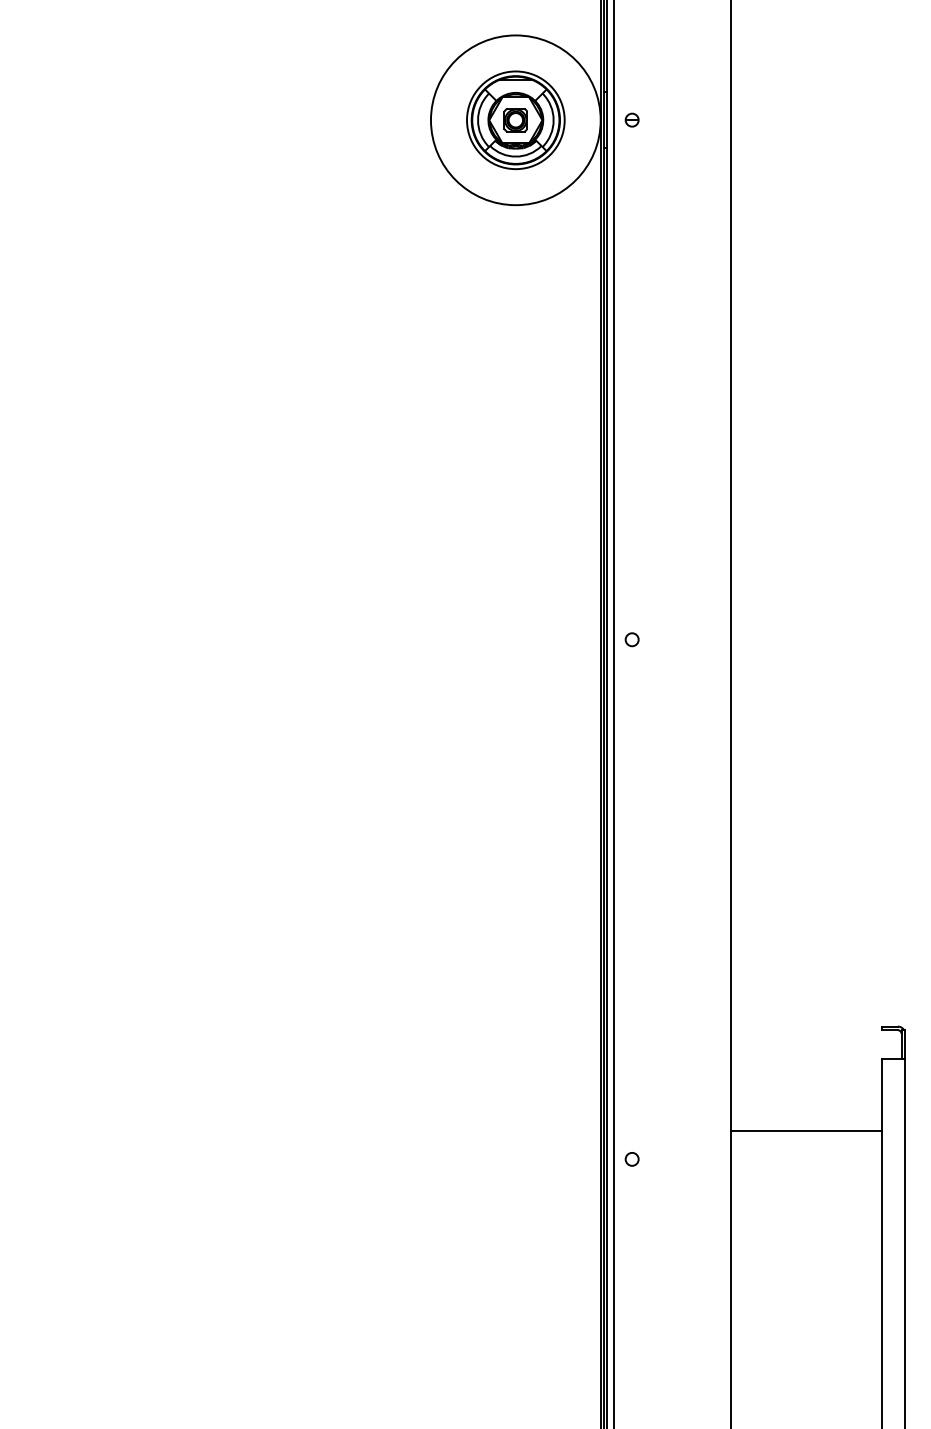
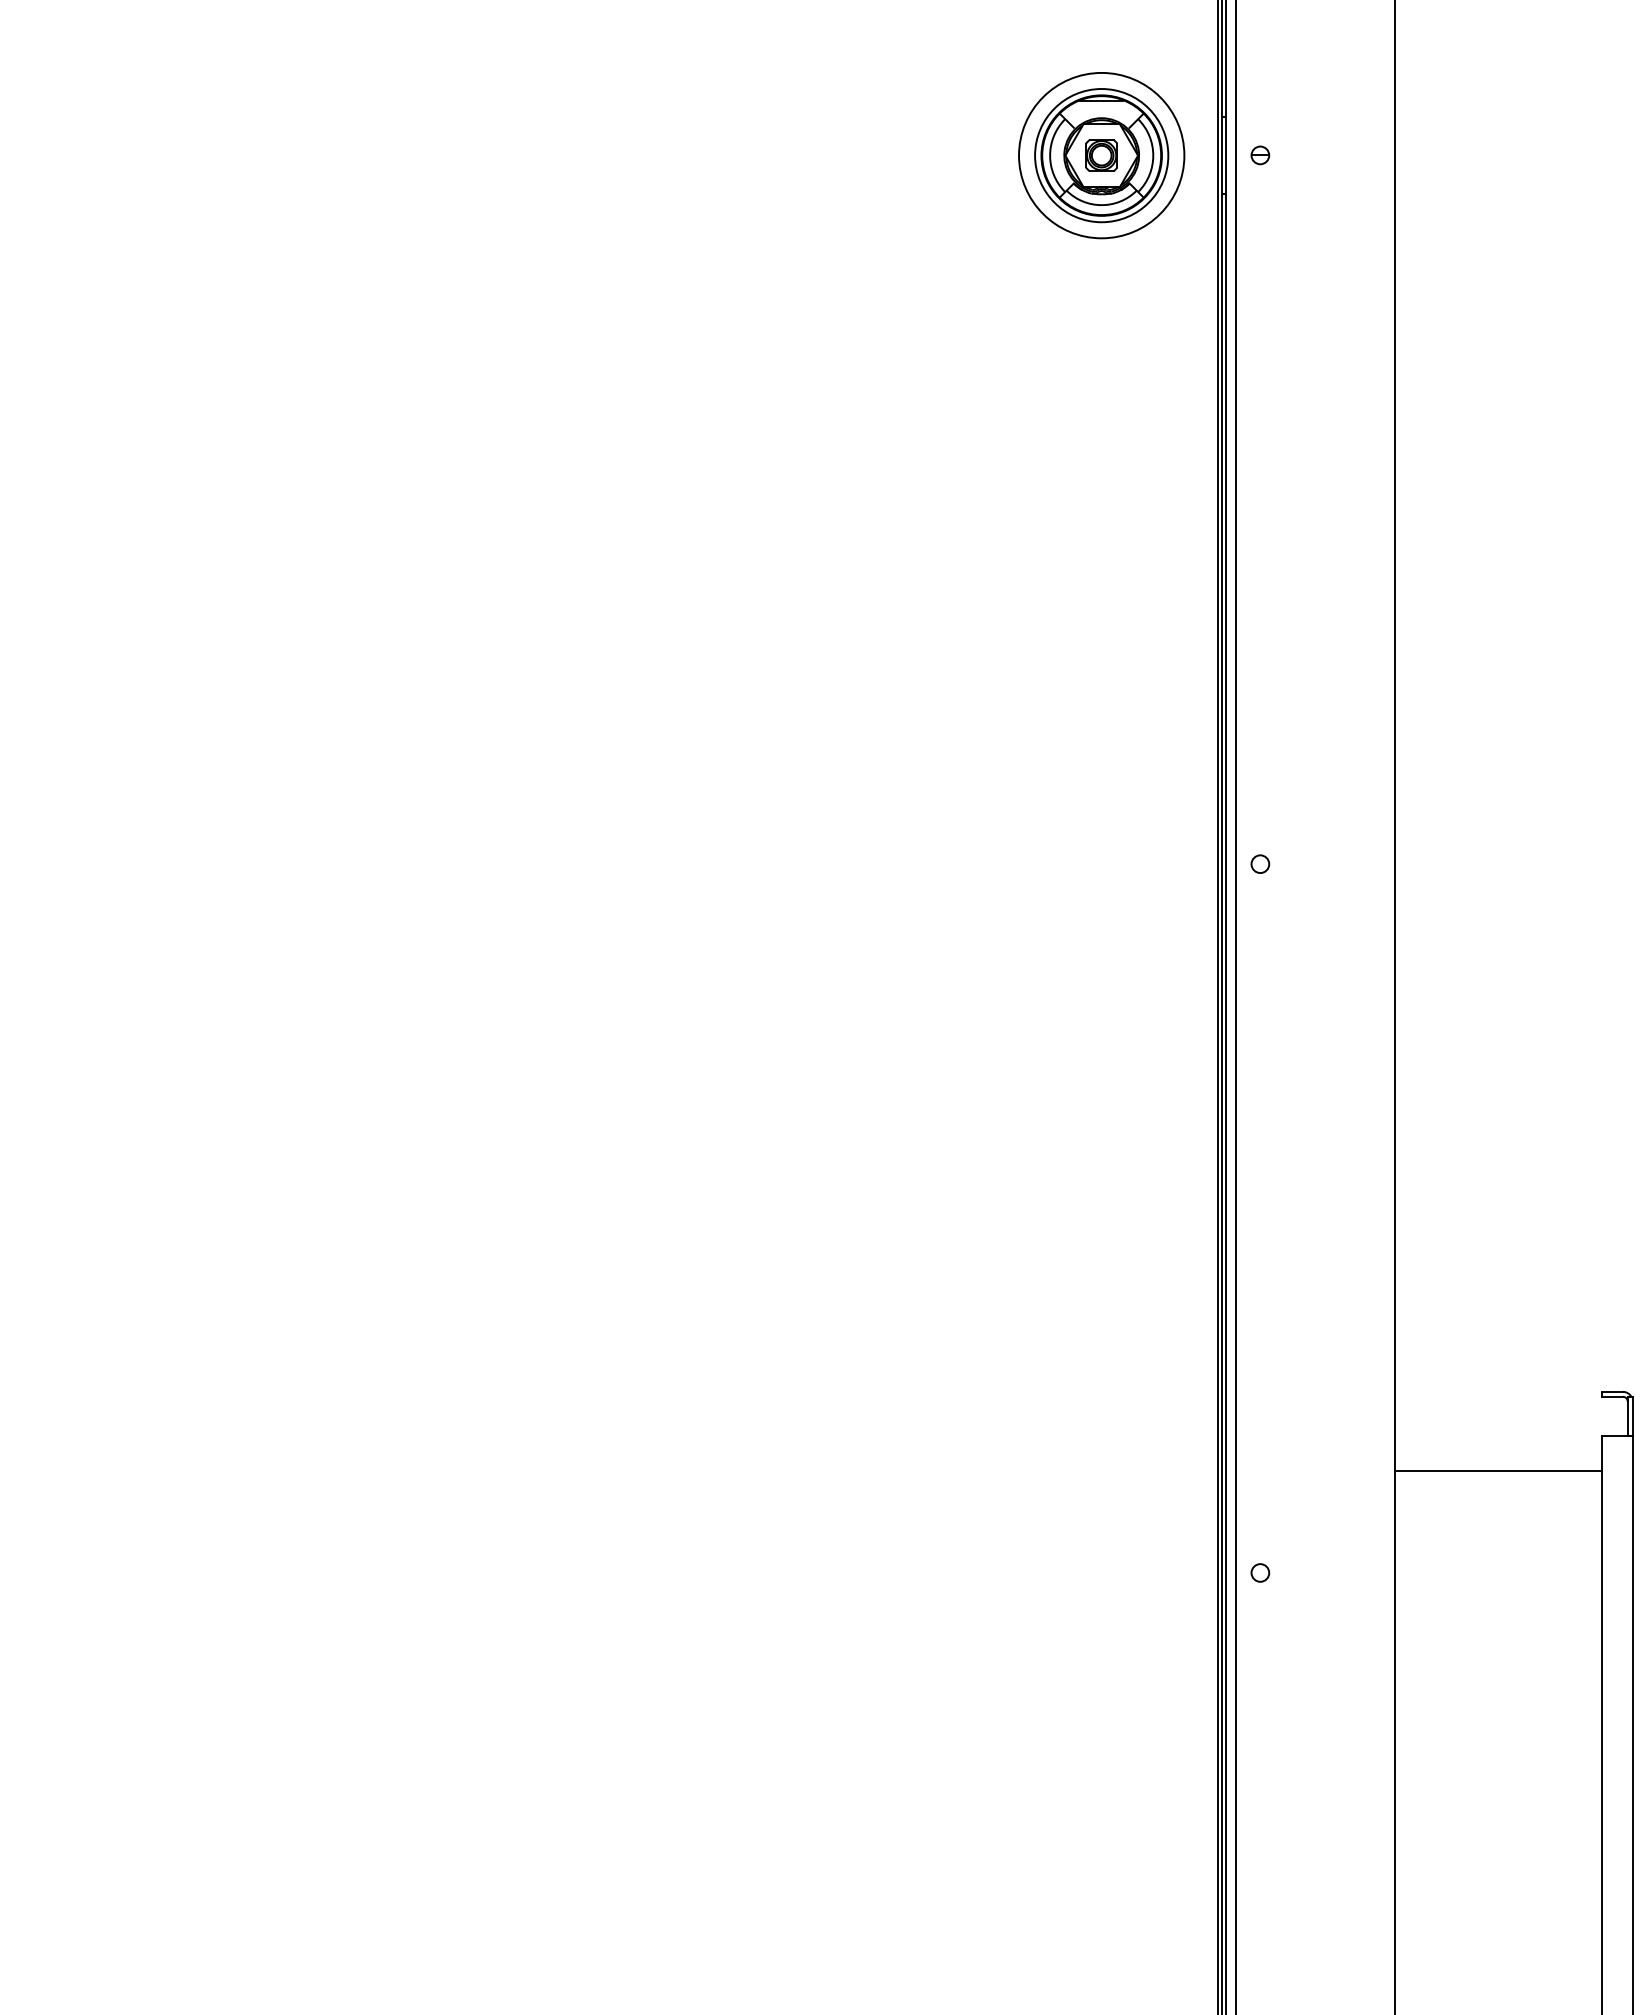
circle: (515, 120) -> (1101, 155), size x0.71
line: (806, 1131) -> (1498, 1470), moved

